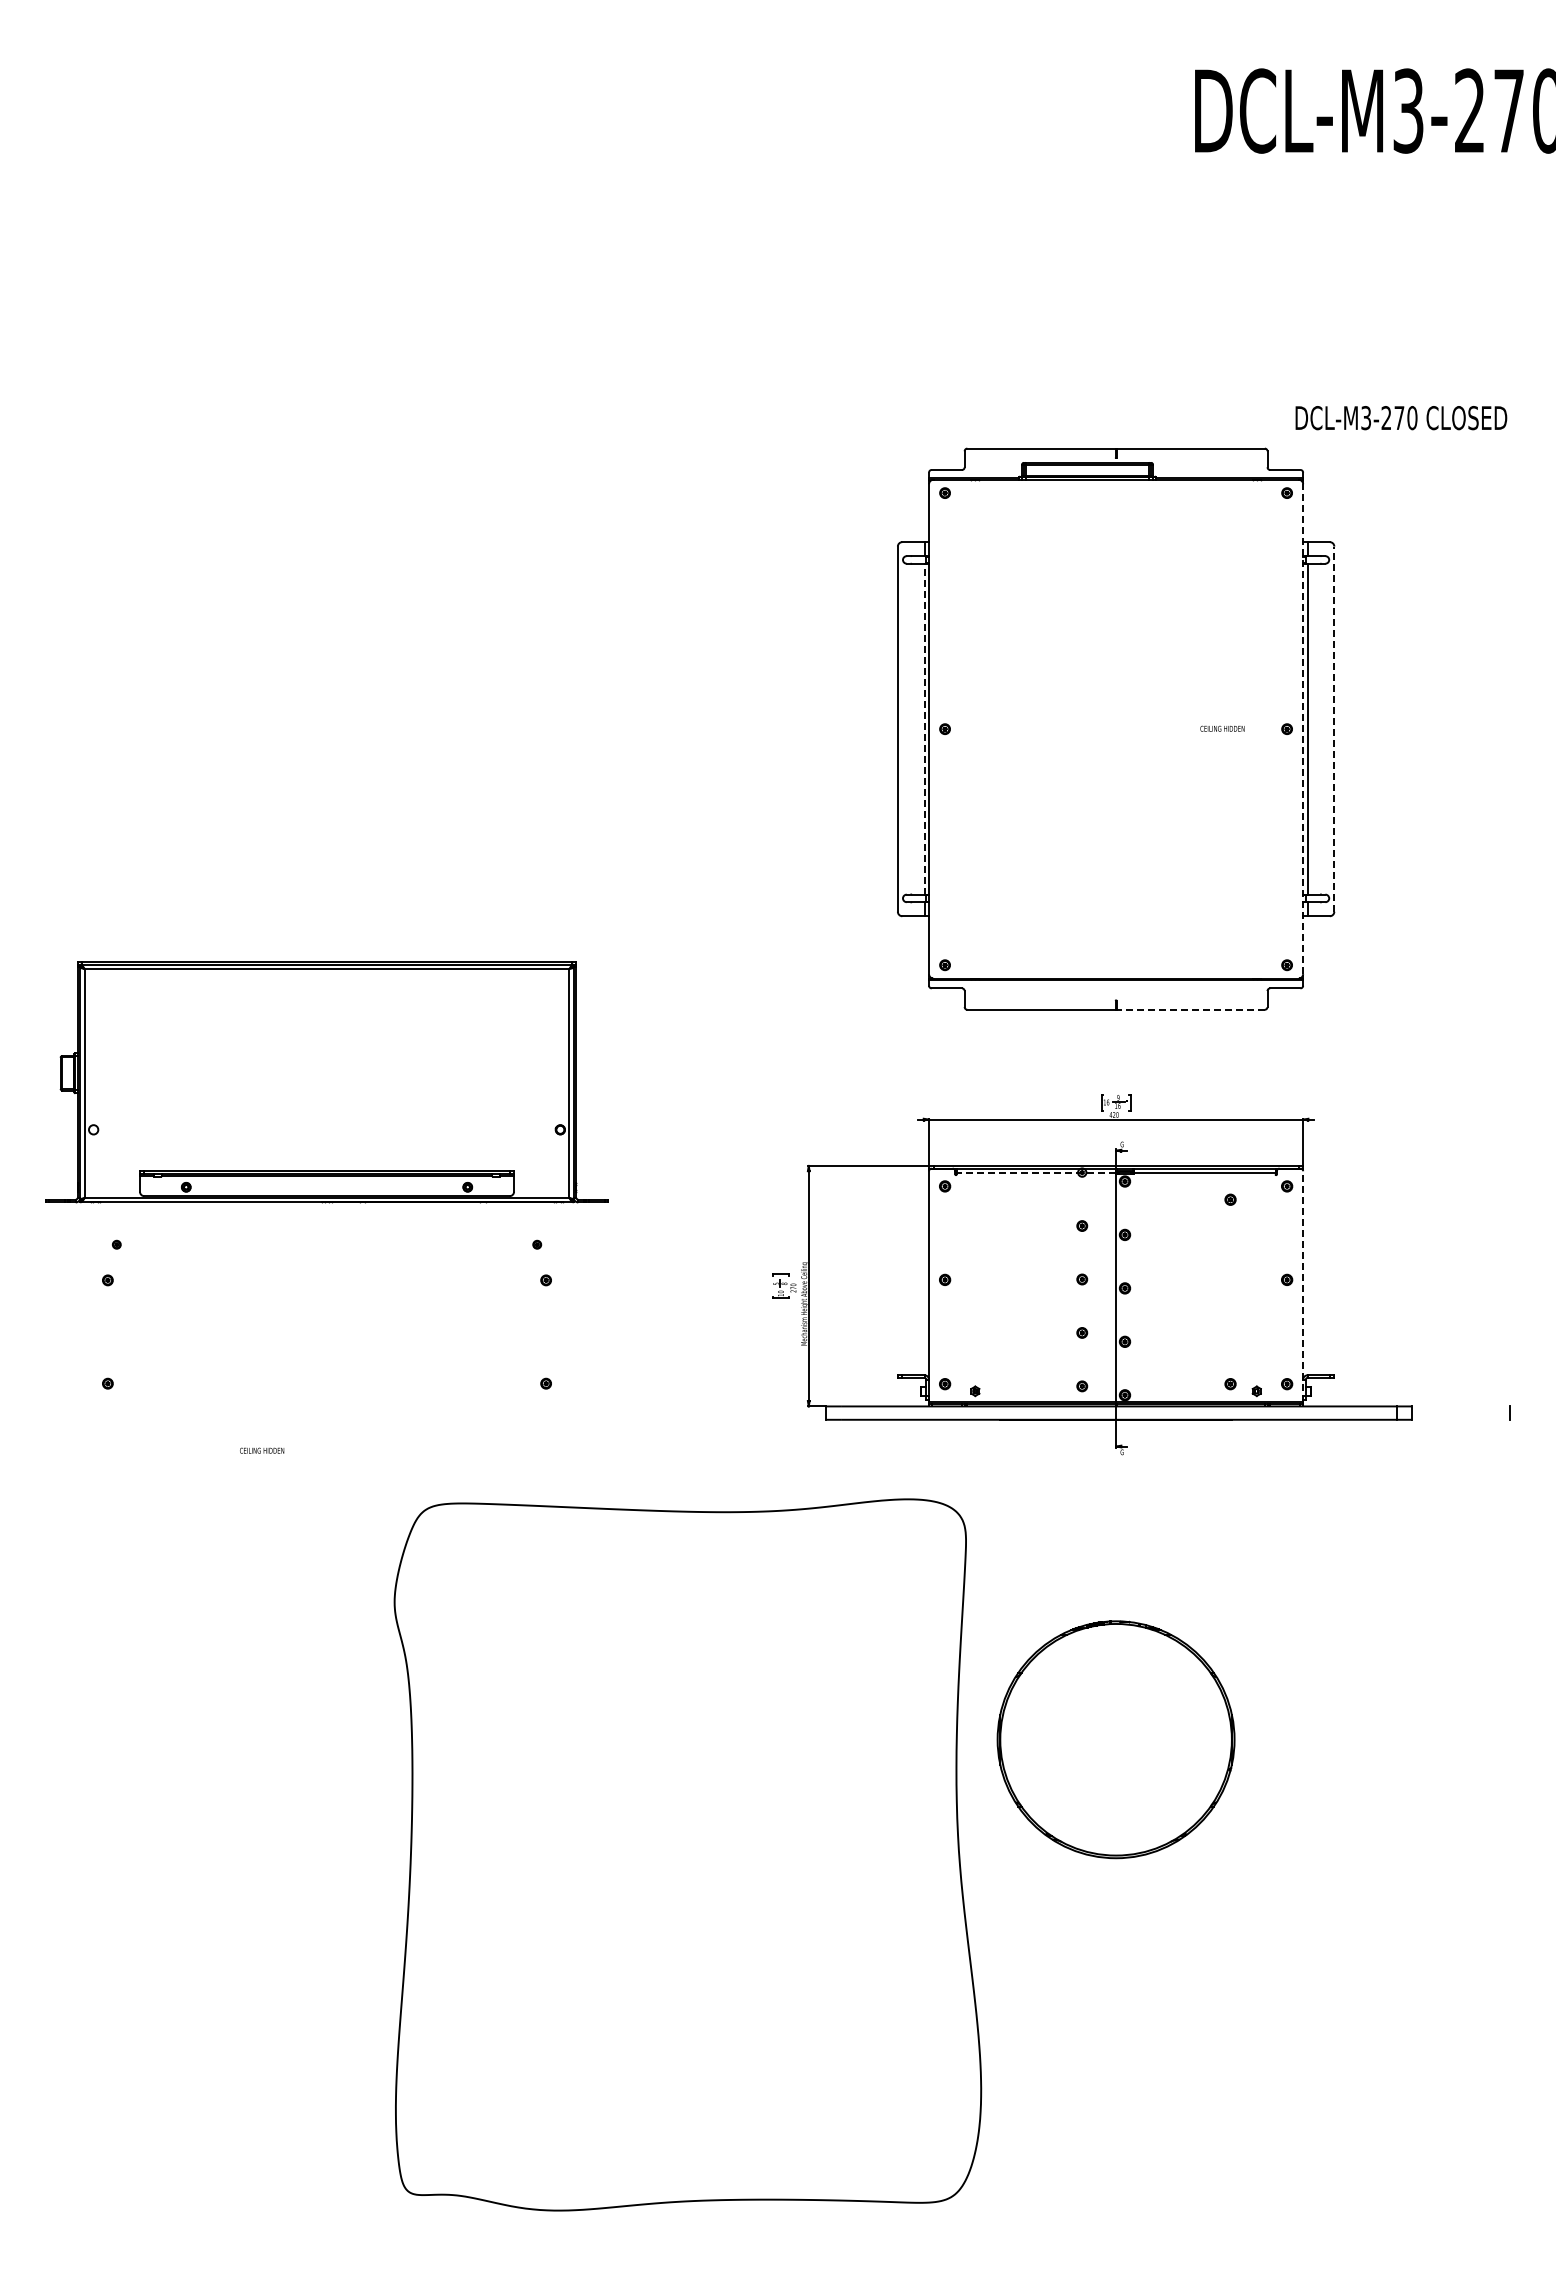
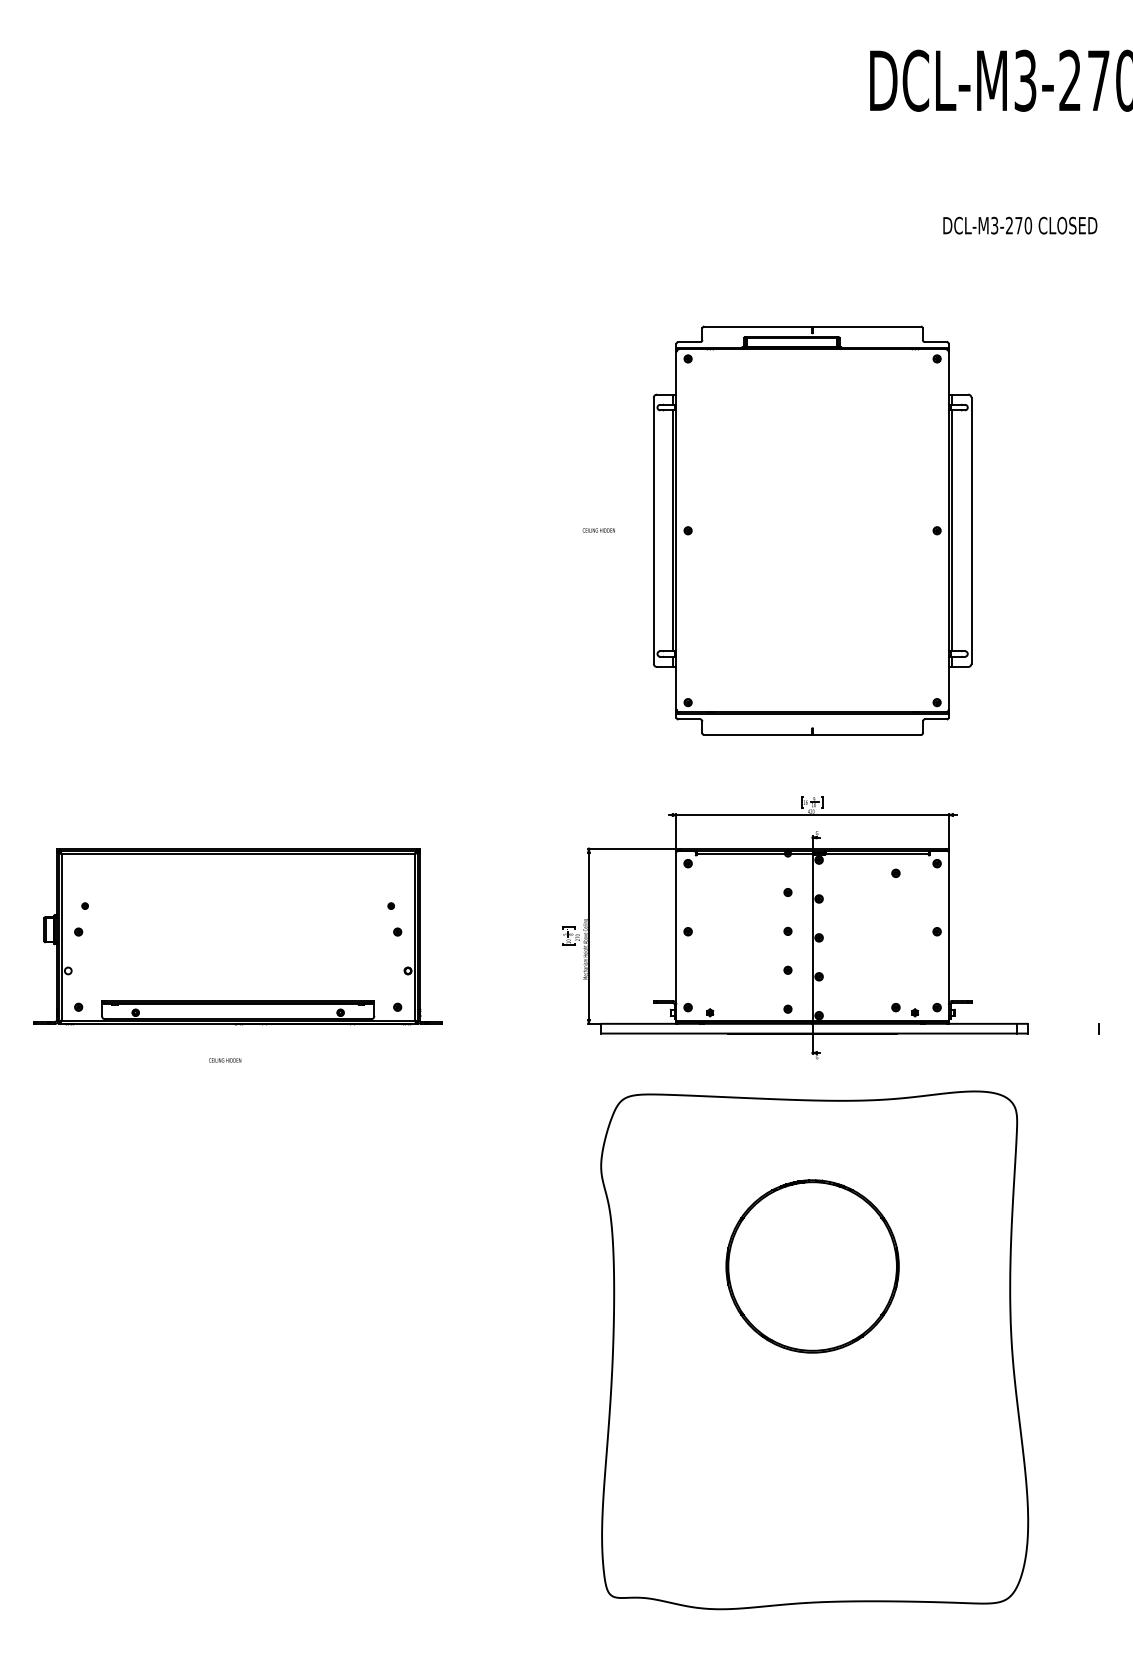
text: (1401, 418) -> (1020, 225), moved
line: (924, 728) -> (673, 530), dashed -> solid
text: (1222, 728) -> (598, 530), moved
line: (1303, 729) -> (949, 531), dashed -> solid
line: (1334, 729) -> (971, 531), dashed -> solid
line: (1190, 1009) -> (866, 734), dashed -> solid
part: (326, 1082) -> (237, 936), moved
line: (1036, 1173) -> (754, 854), dashed -> solid
line: (1303, 1286) -> (949, 936), dashed -> solid
text: (262, 1450) -> (225, 1060), moved
part: (687, 1854) -> (814, 1350), moved

